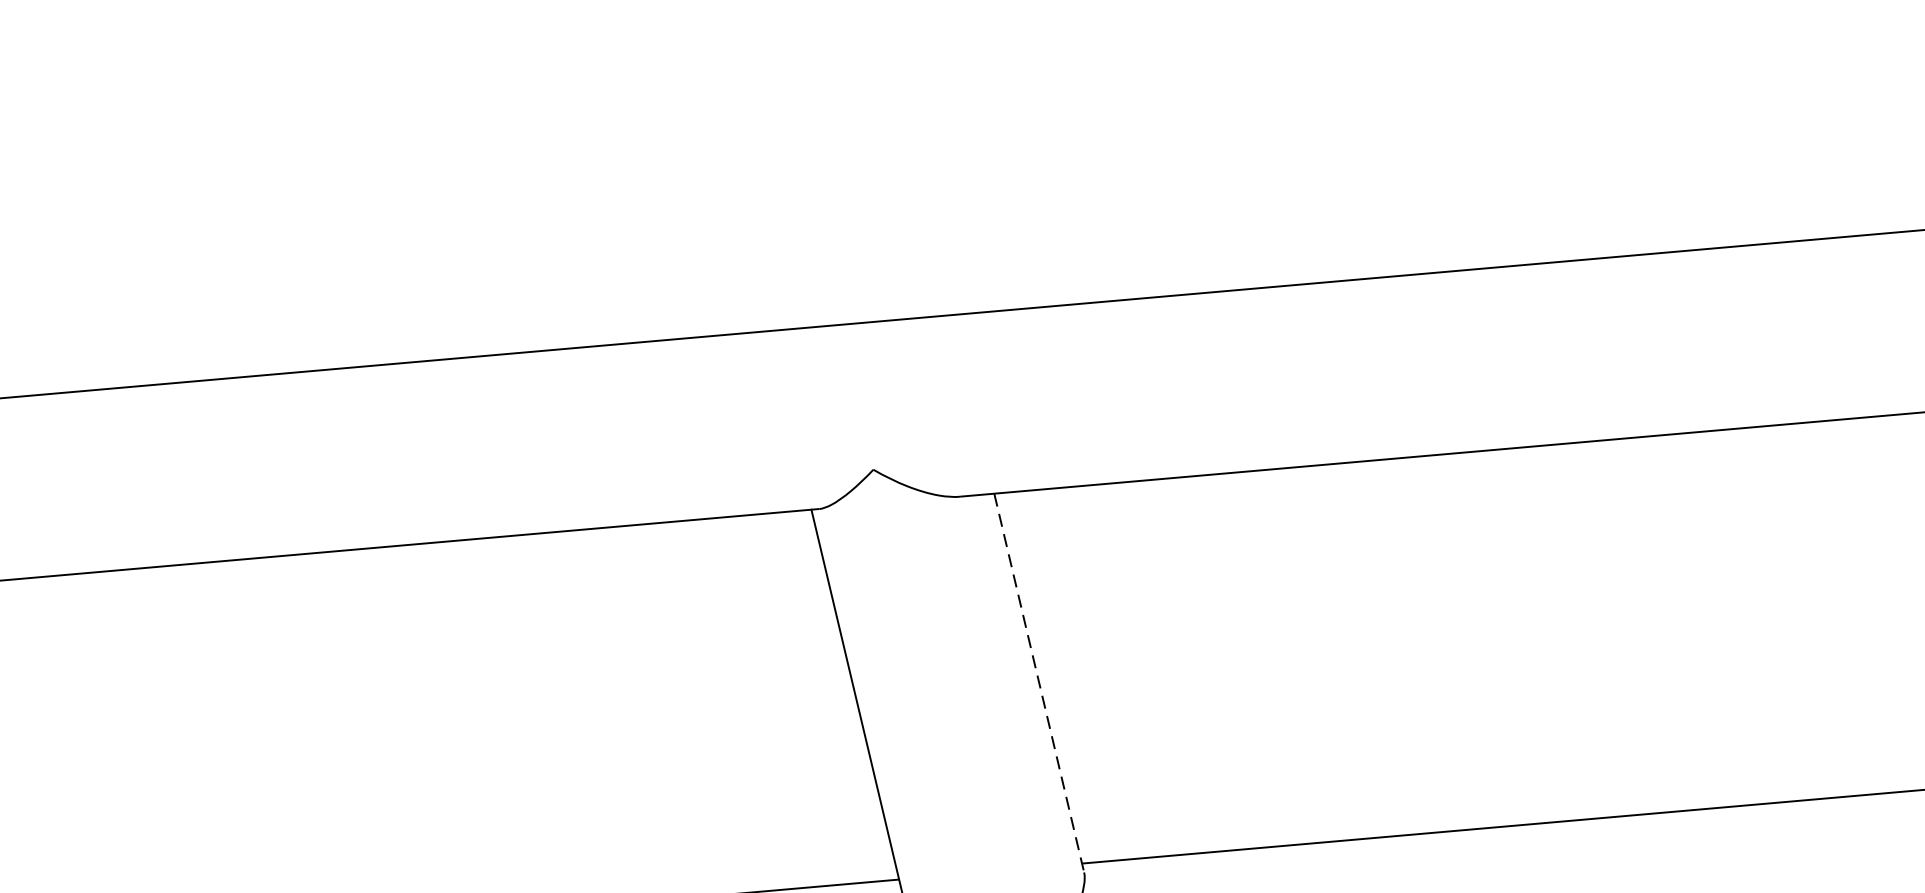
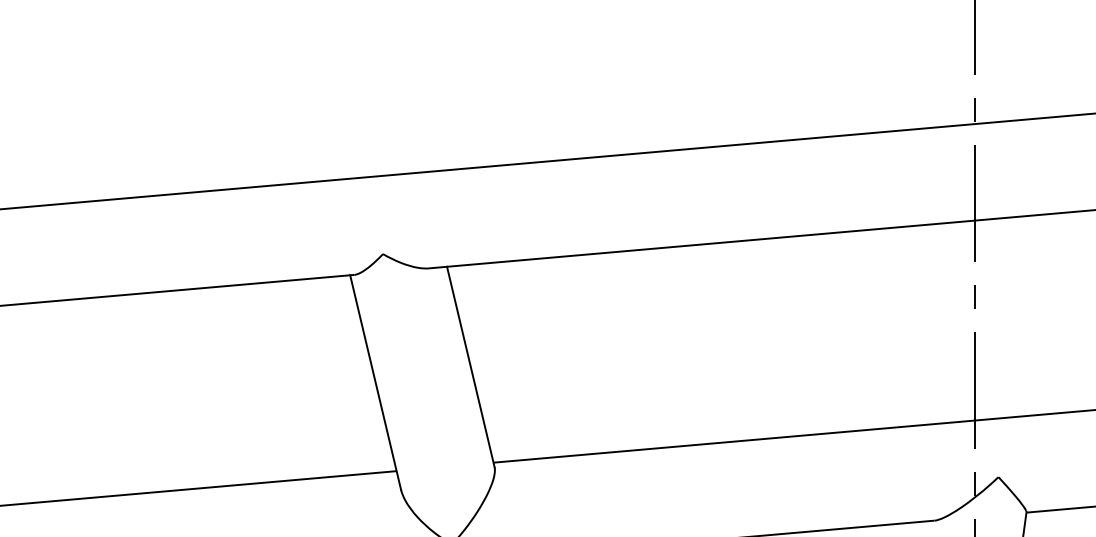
line: (1038, 683) -> (470, 367), dashed -> solid

